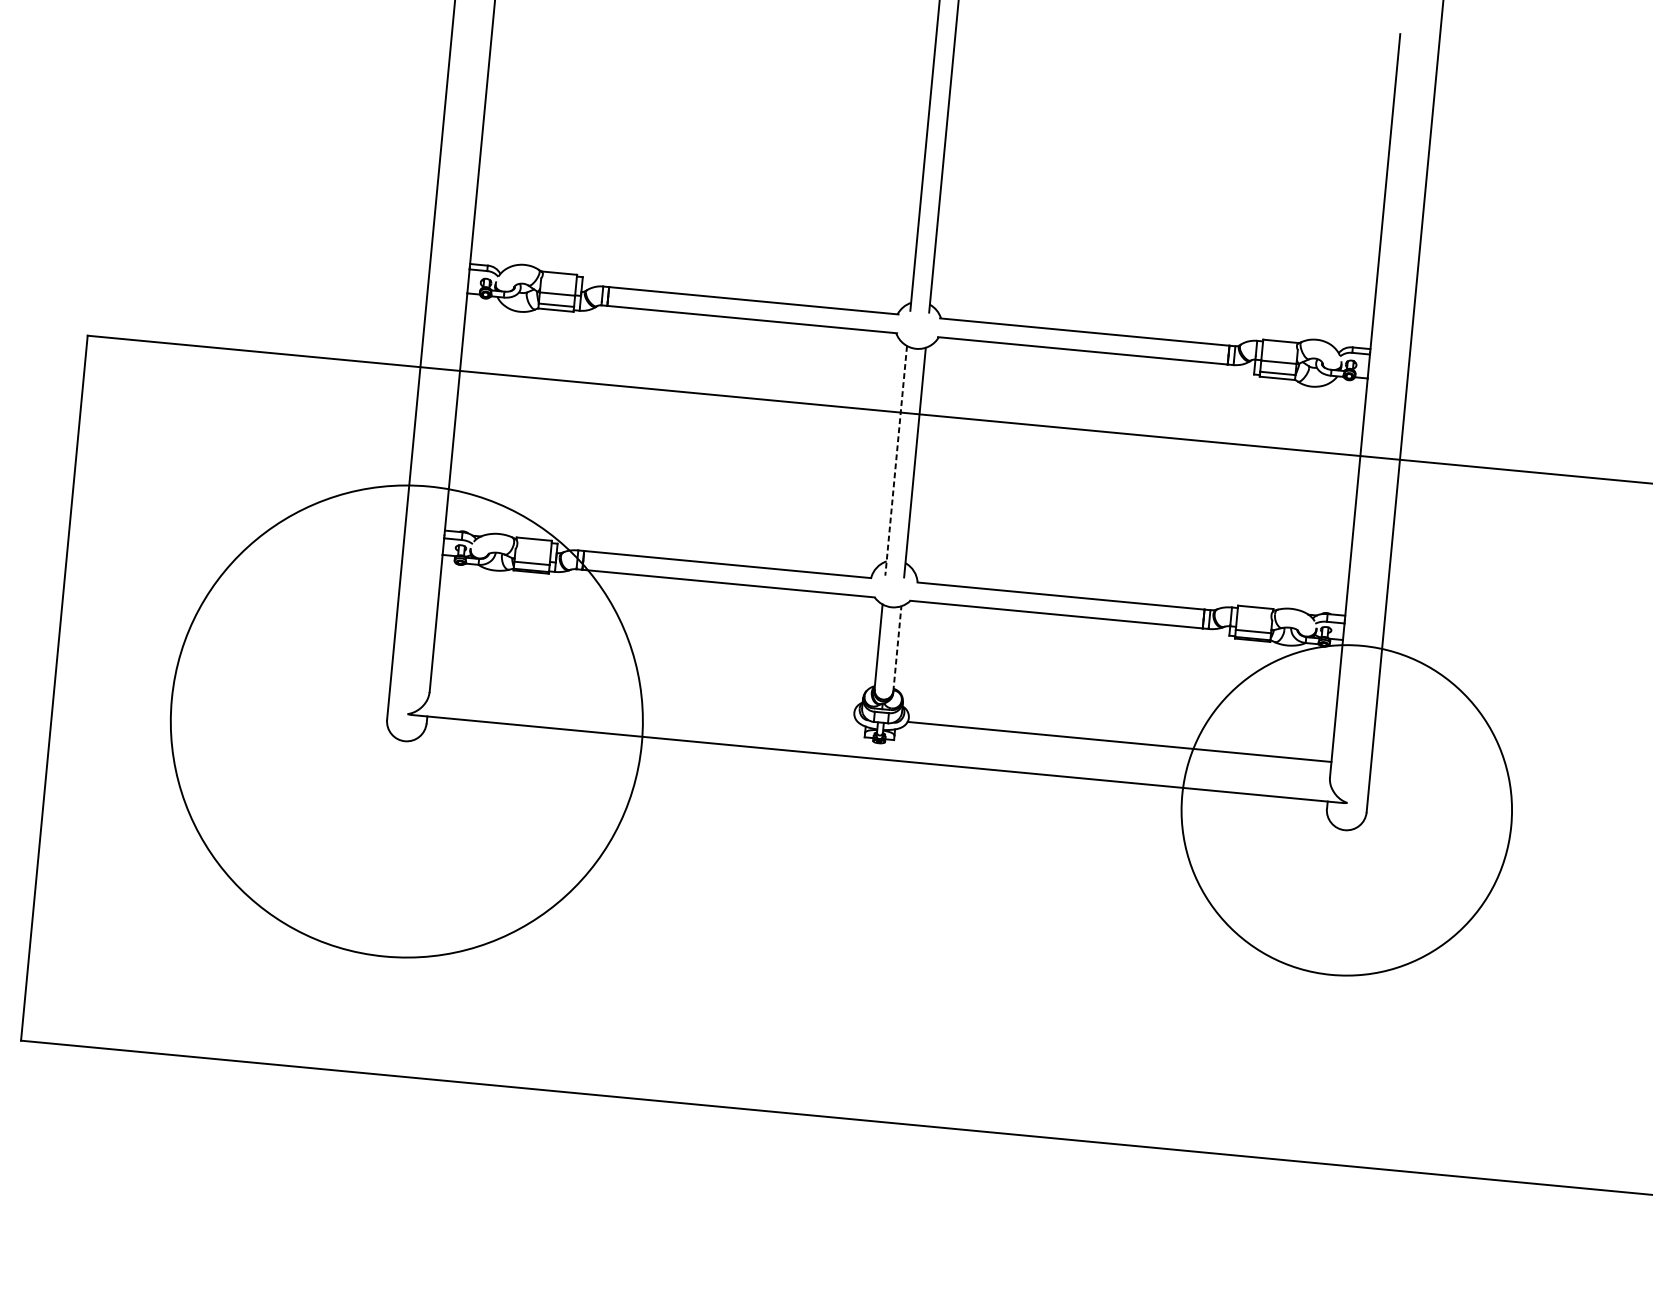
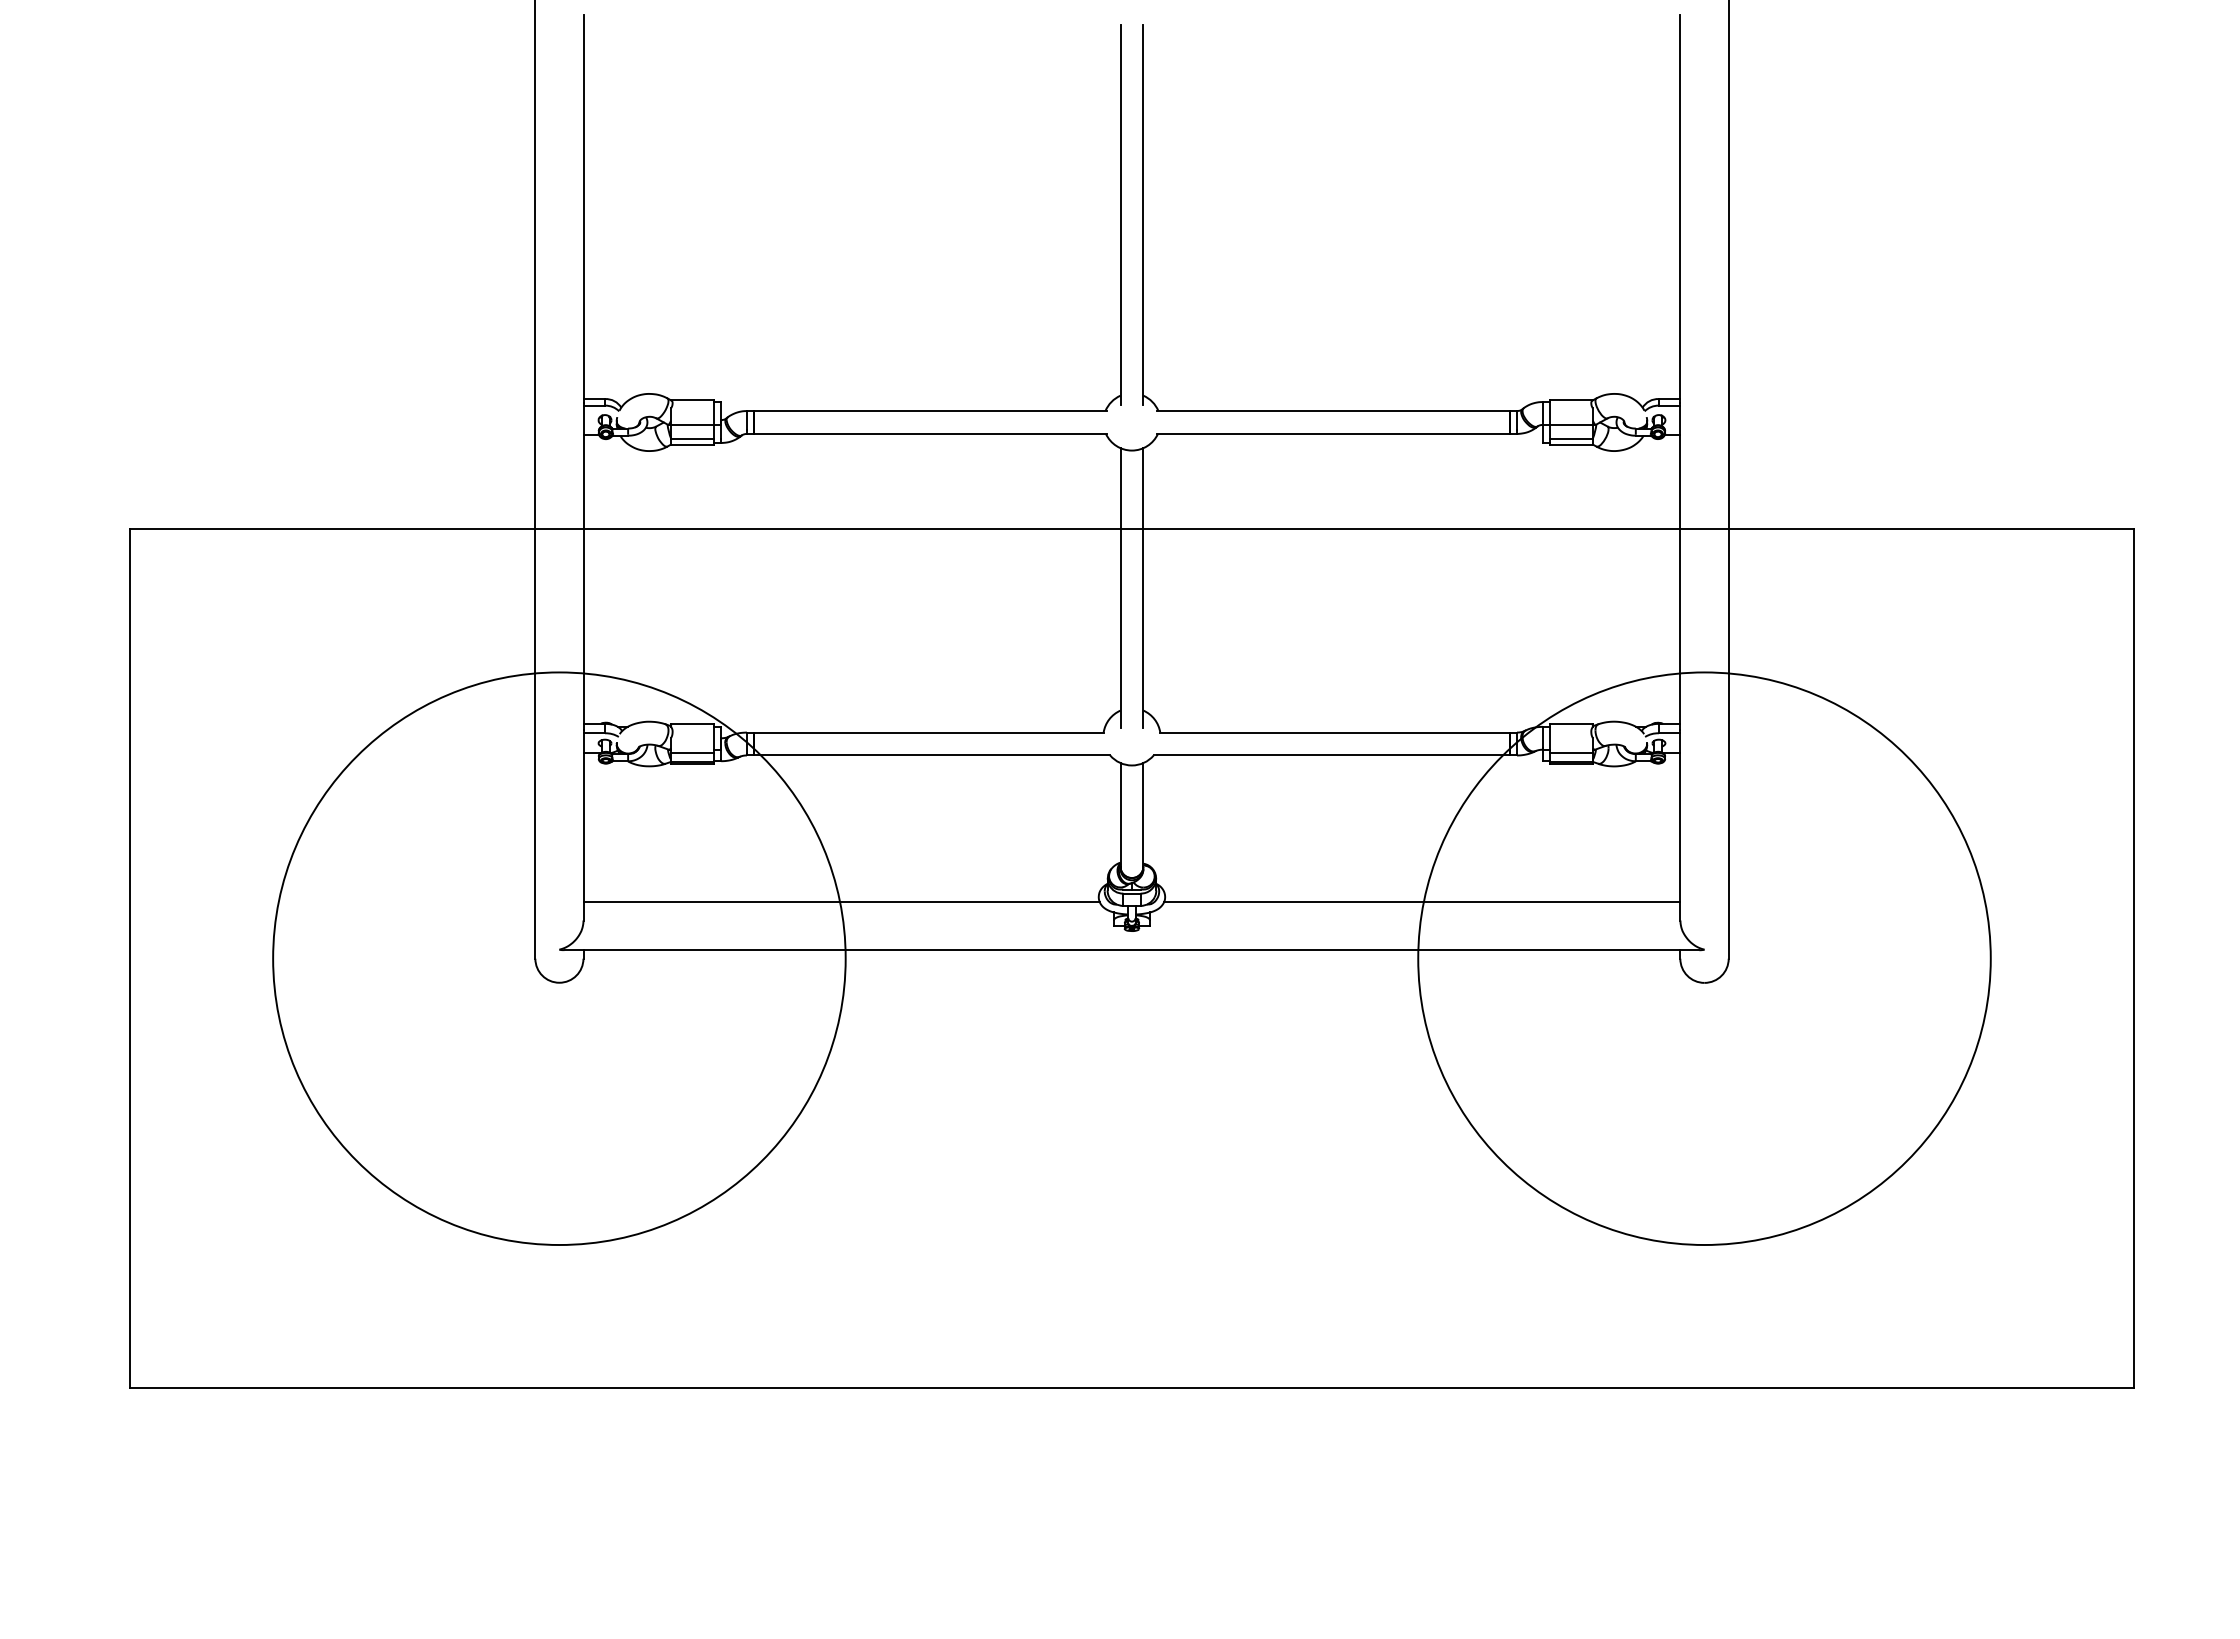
line: (896, 461) -> (1120, 588), dashed -> solid
line: (897, 649) -> (1143, 815), dashed -> solid
line: (642, 697) -> (841, 902), added
circle: (1346, 810) -> (1704, 958), size x1.43

